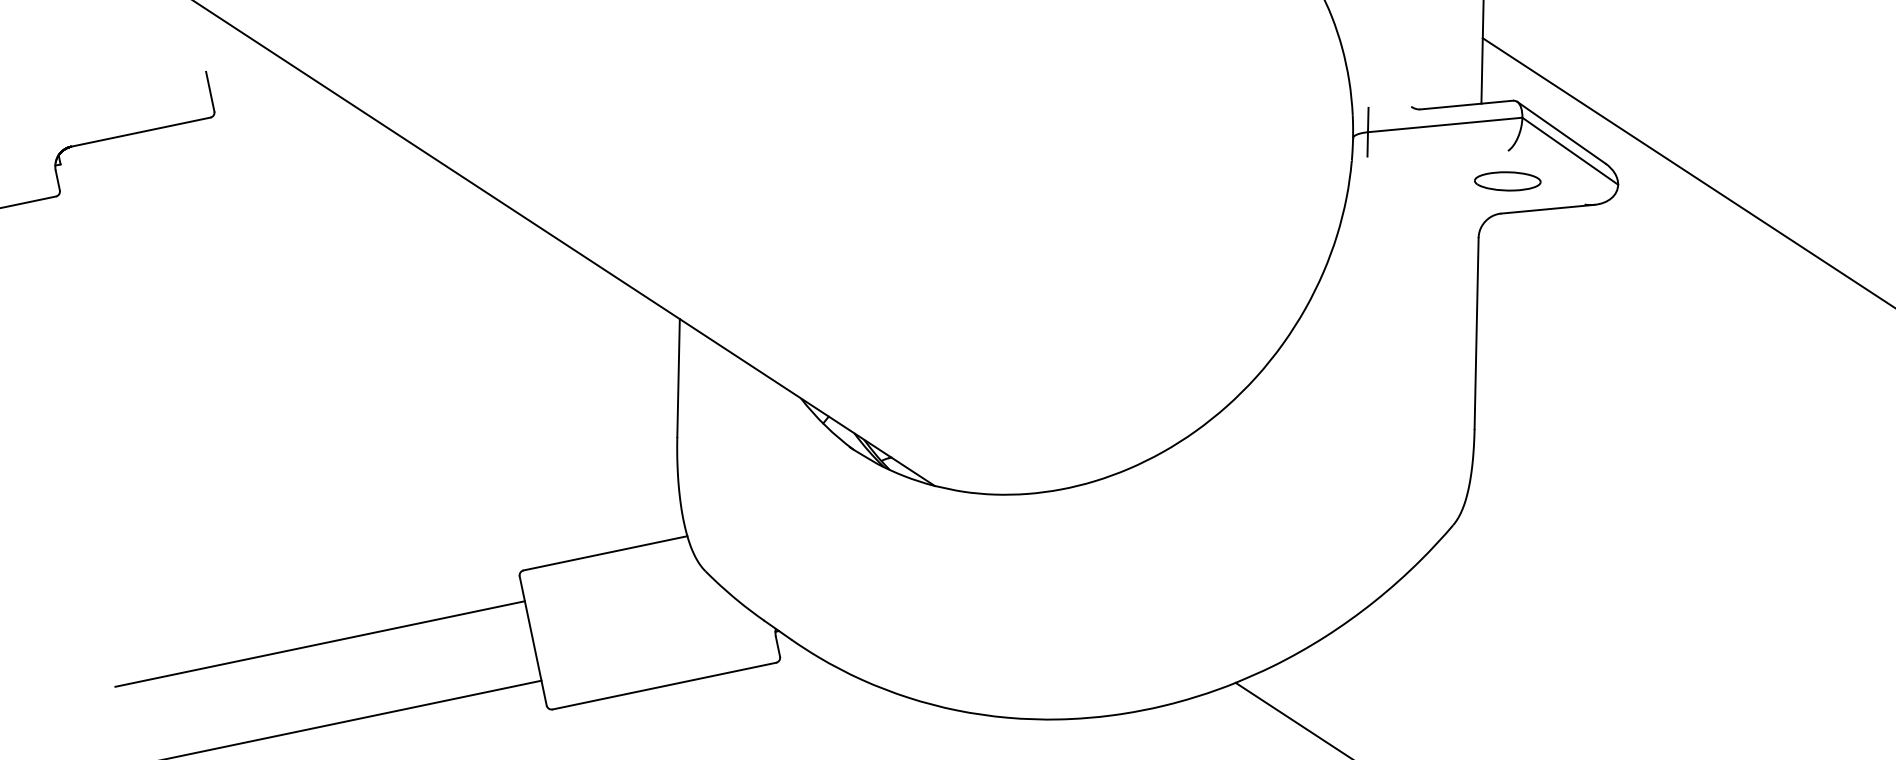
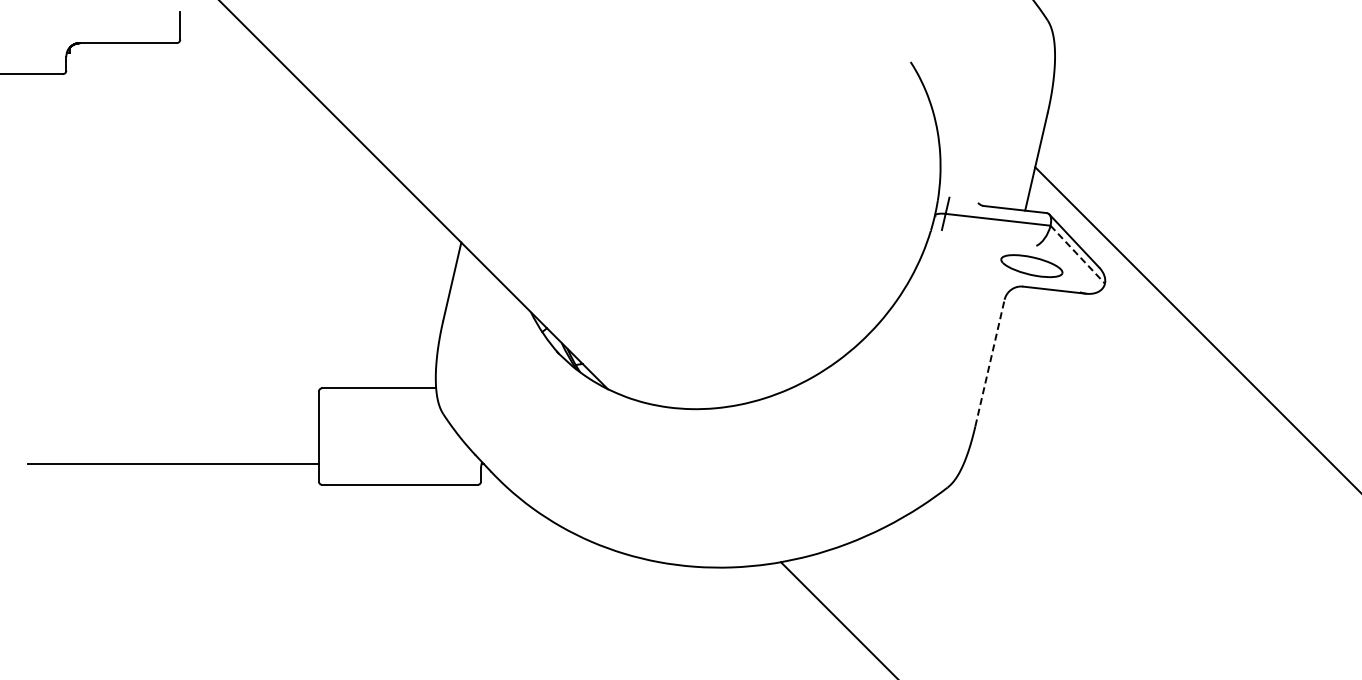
line: (1569, 151) -> (1077, 254), solid -> dashed
part: (1506, 180) -> (1031, 265), size x1.4
line: (1477, 333) -> (990, 363), solid -> dashed
line: (319, 643) -> (176, 408), removed

